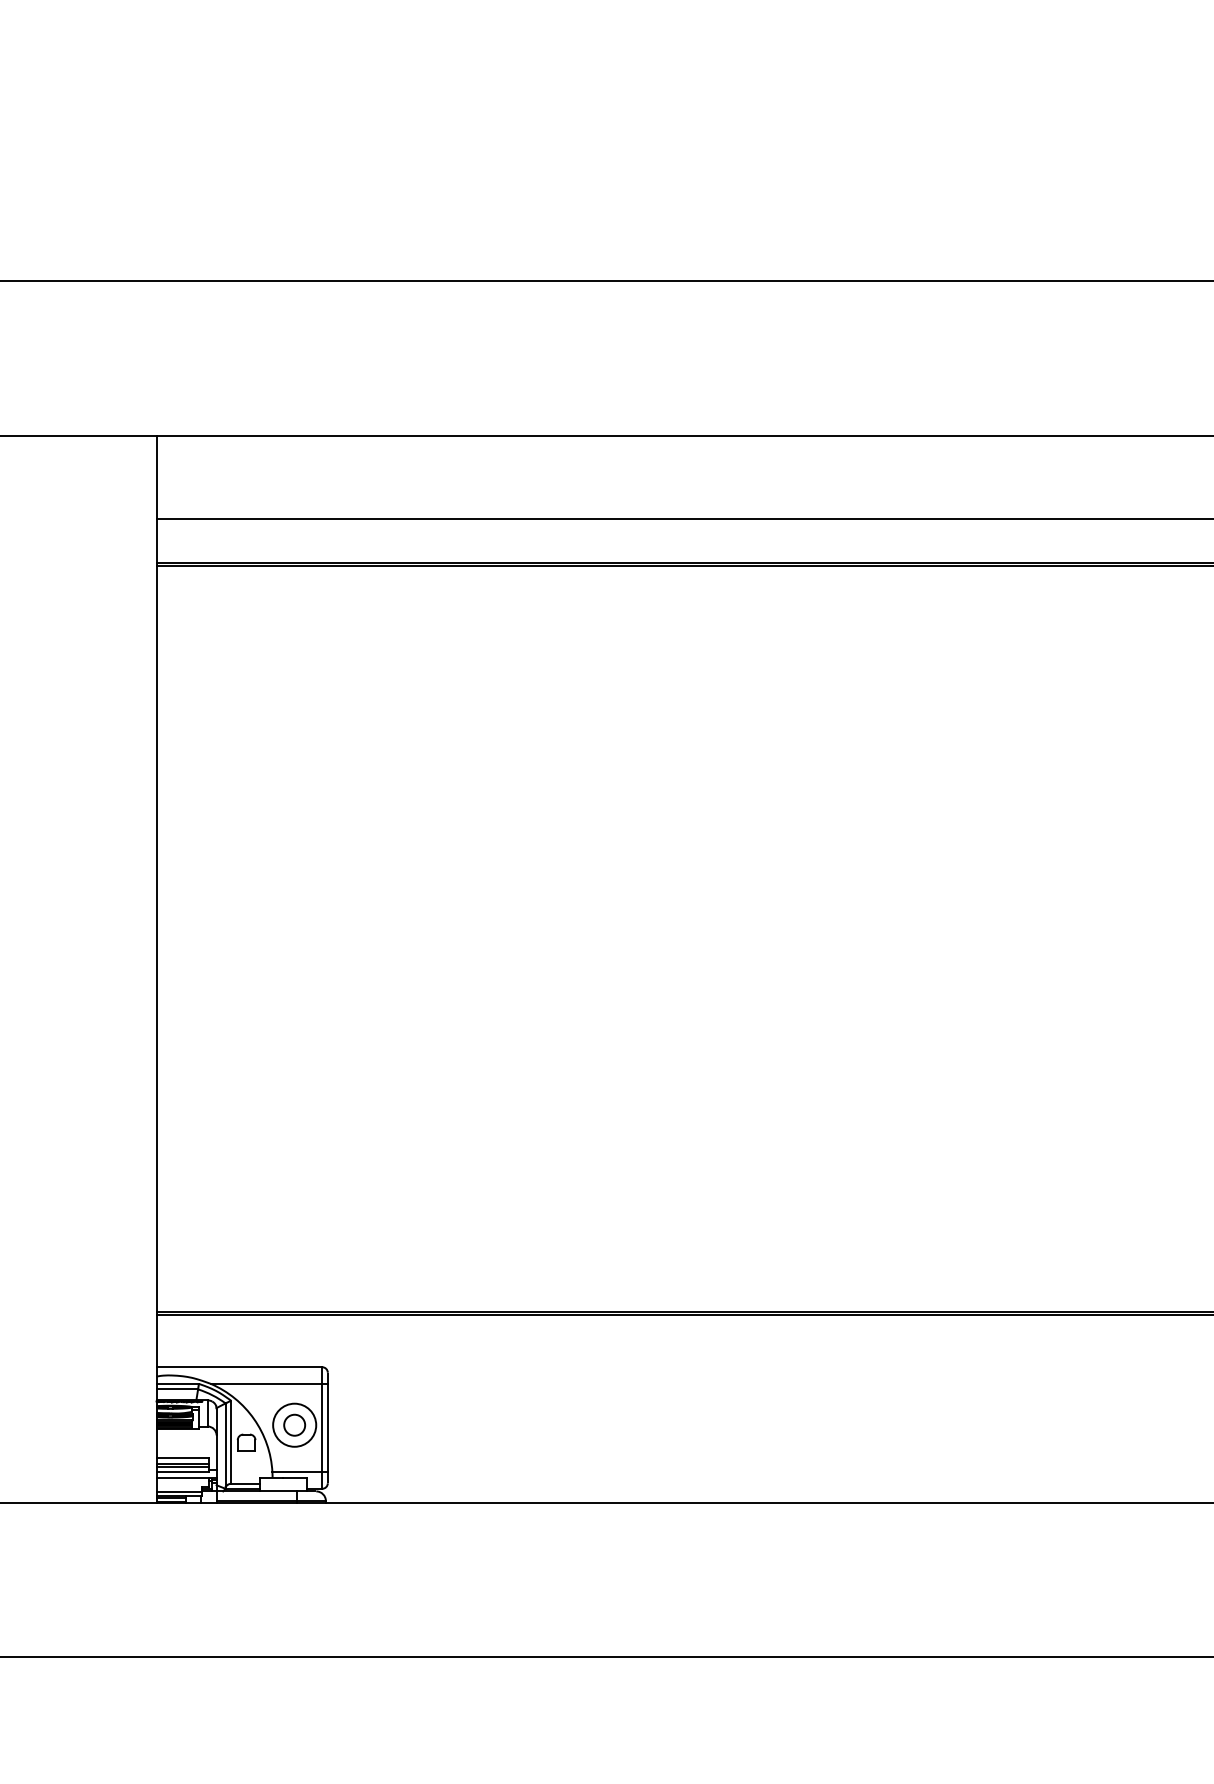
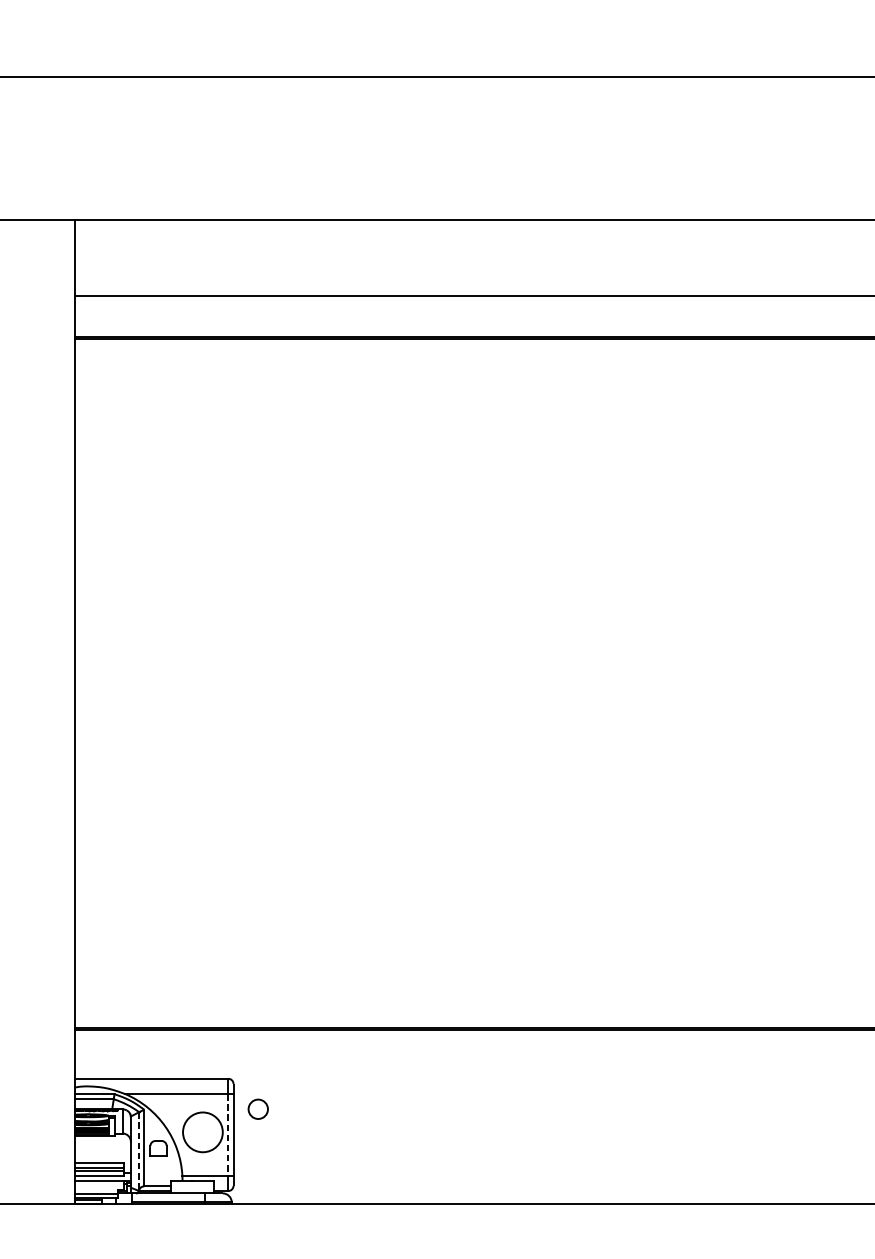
circle: (294, 1424) -> (258, 1108), moved
line: (322, 1428) -> (228, 1135), solid -> dashed
line: (225, 1445) -> (139, 1151), solid -> dashed

